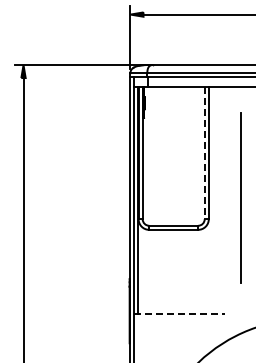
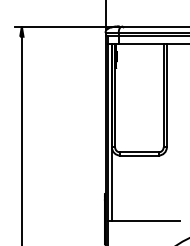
line: (204, 153) -> (163, 95), dashed -> solid
line: (180, 313) -> (144, 221), dashed -> solid

